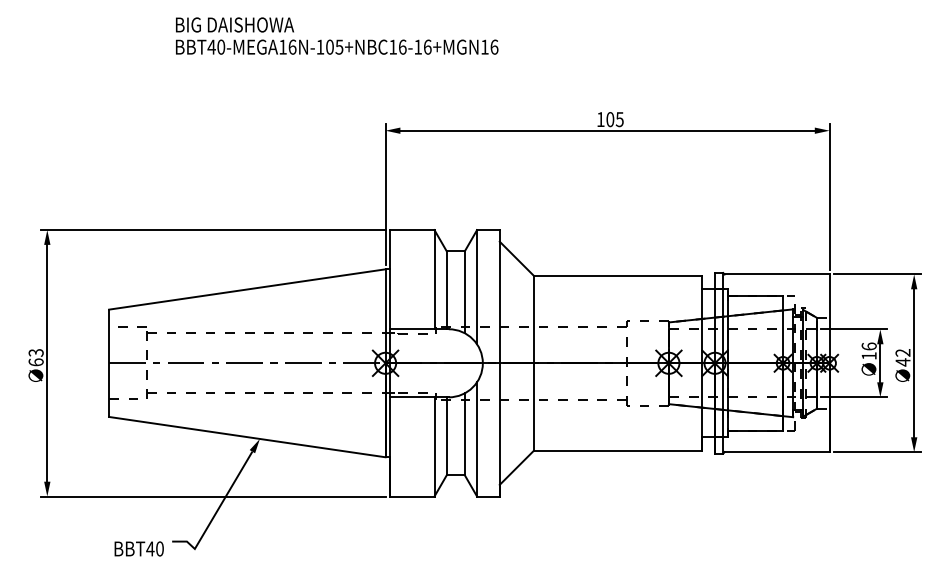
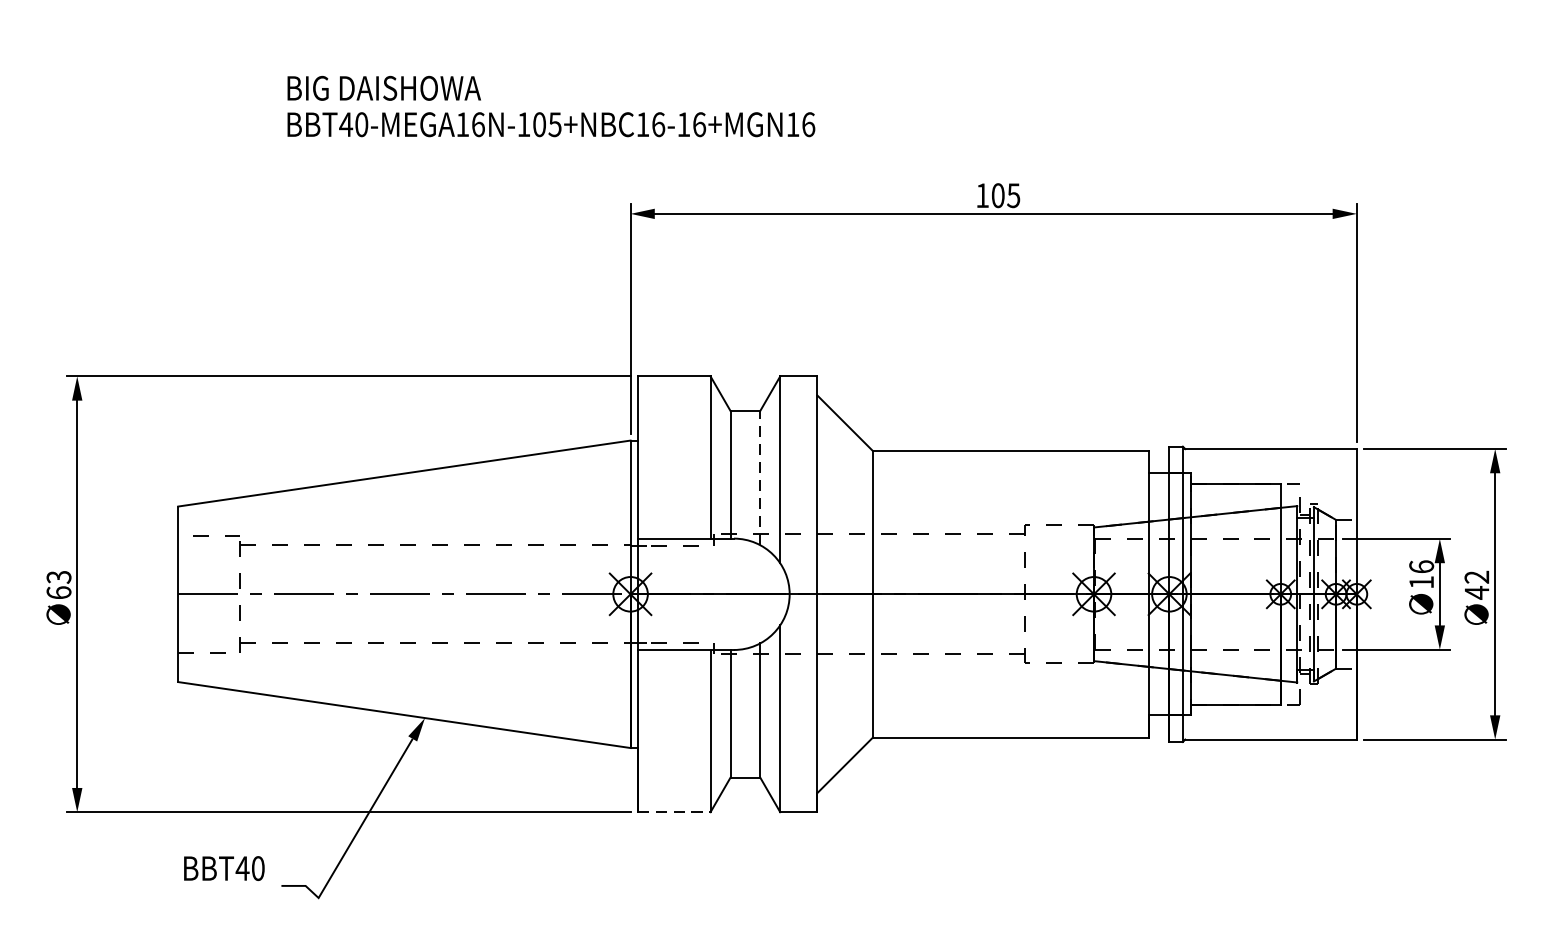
text: (337, 35) -> (551, 105), moved
line: (464, 291) -> (759, 476), solid -> dashed
line: (412, 496) -> (674, 812), solid -> dashed
text: (138, 548) -> (223, 867), moved

